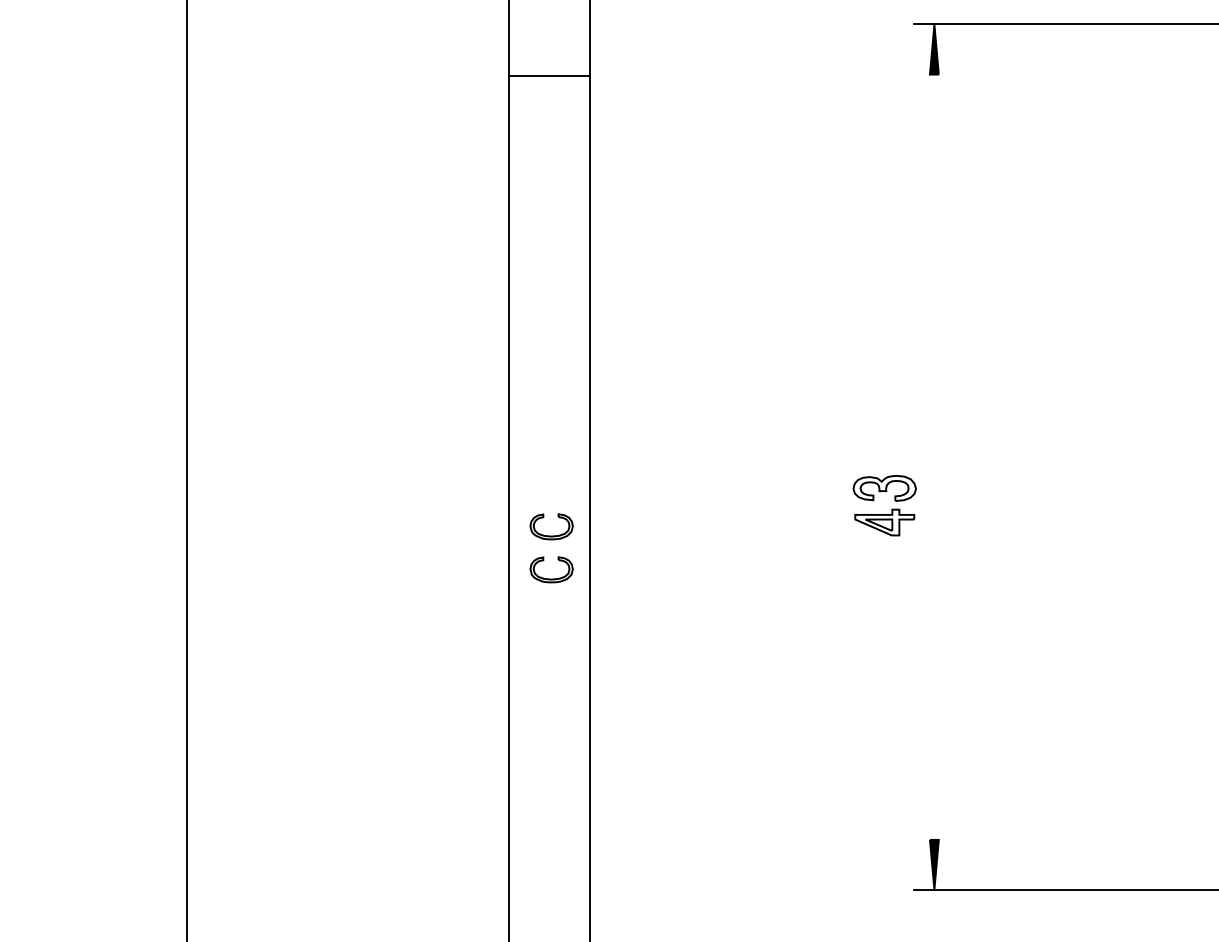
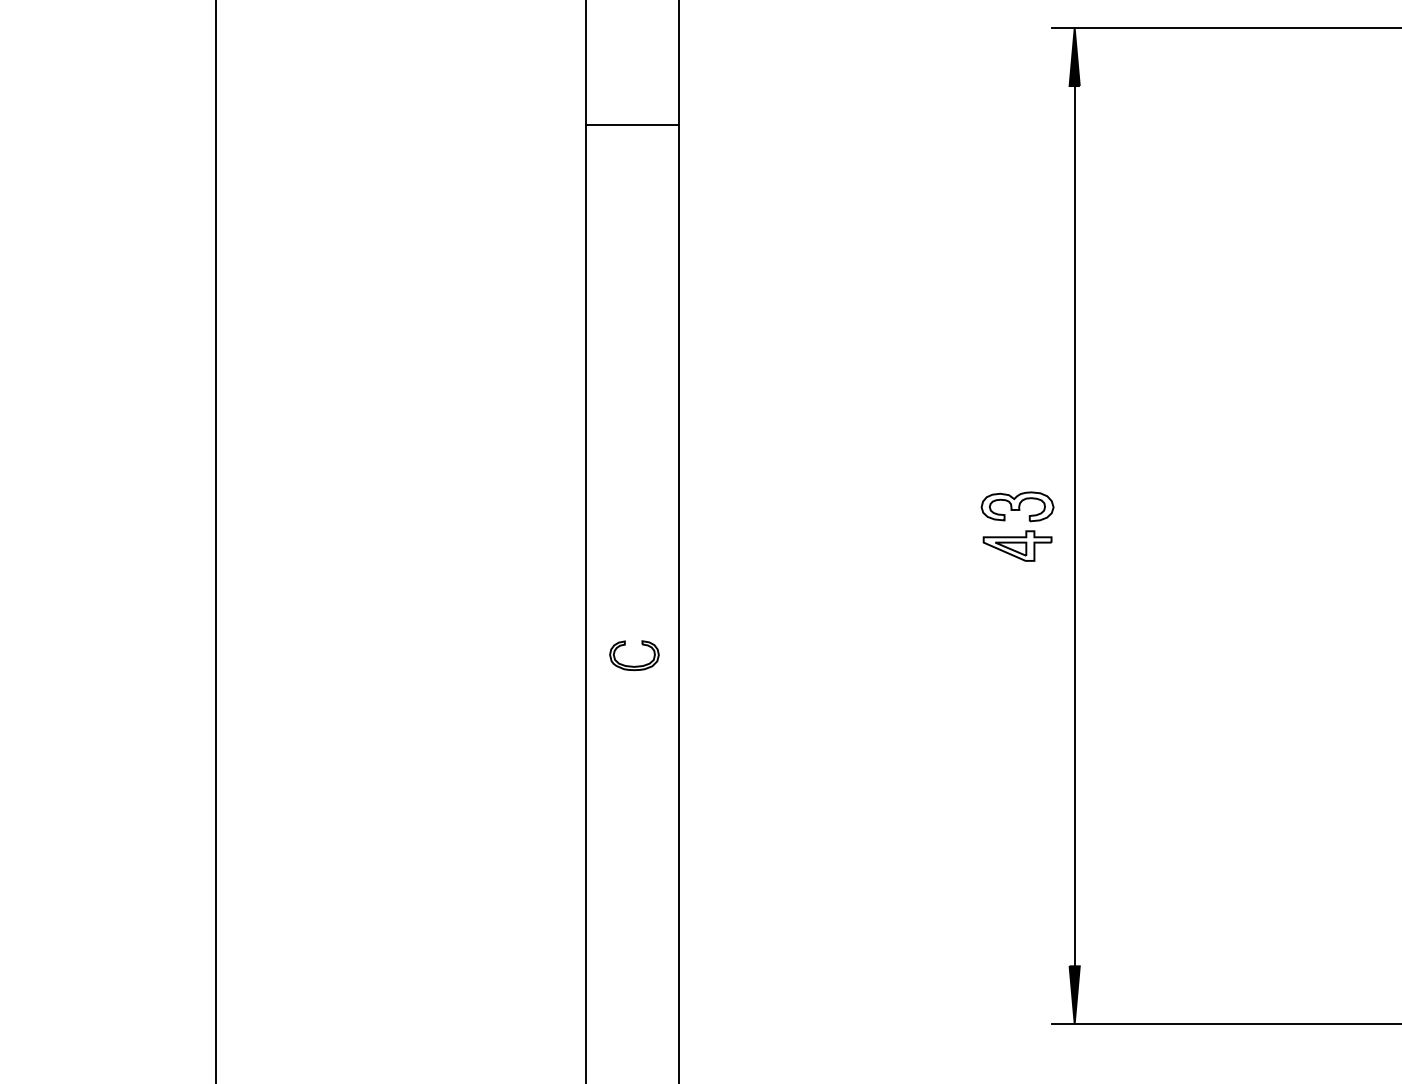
line: (549, 76) -> (631, 125), moved
line: (934, 456) -> (1074, 525), added
part: (891, 508) -> (1025, 529), moved
part: (551, 535) -> (634, 616), removed

